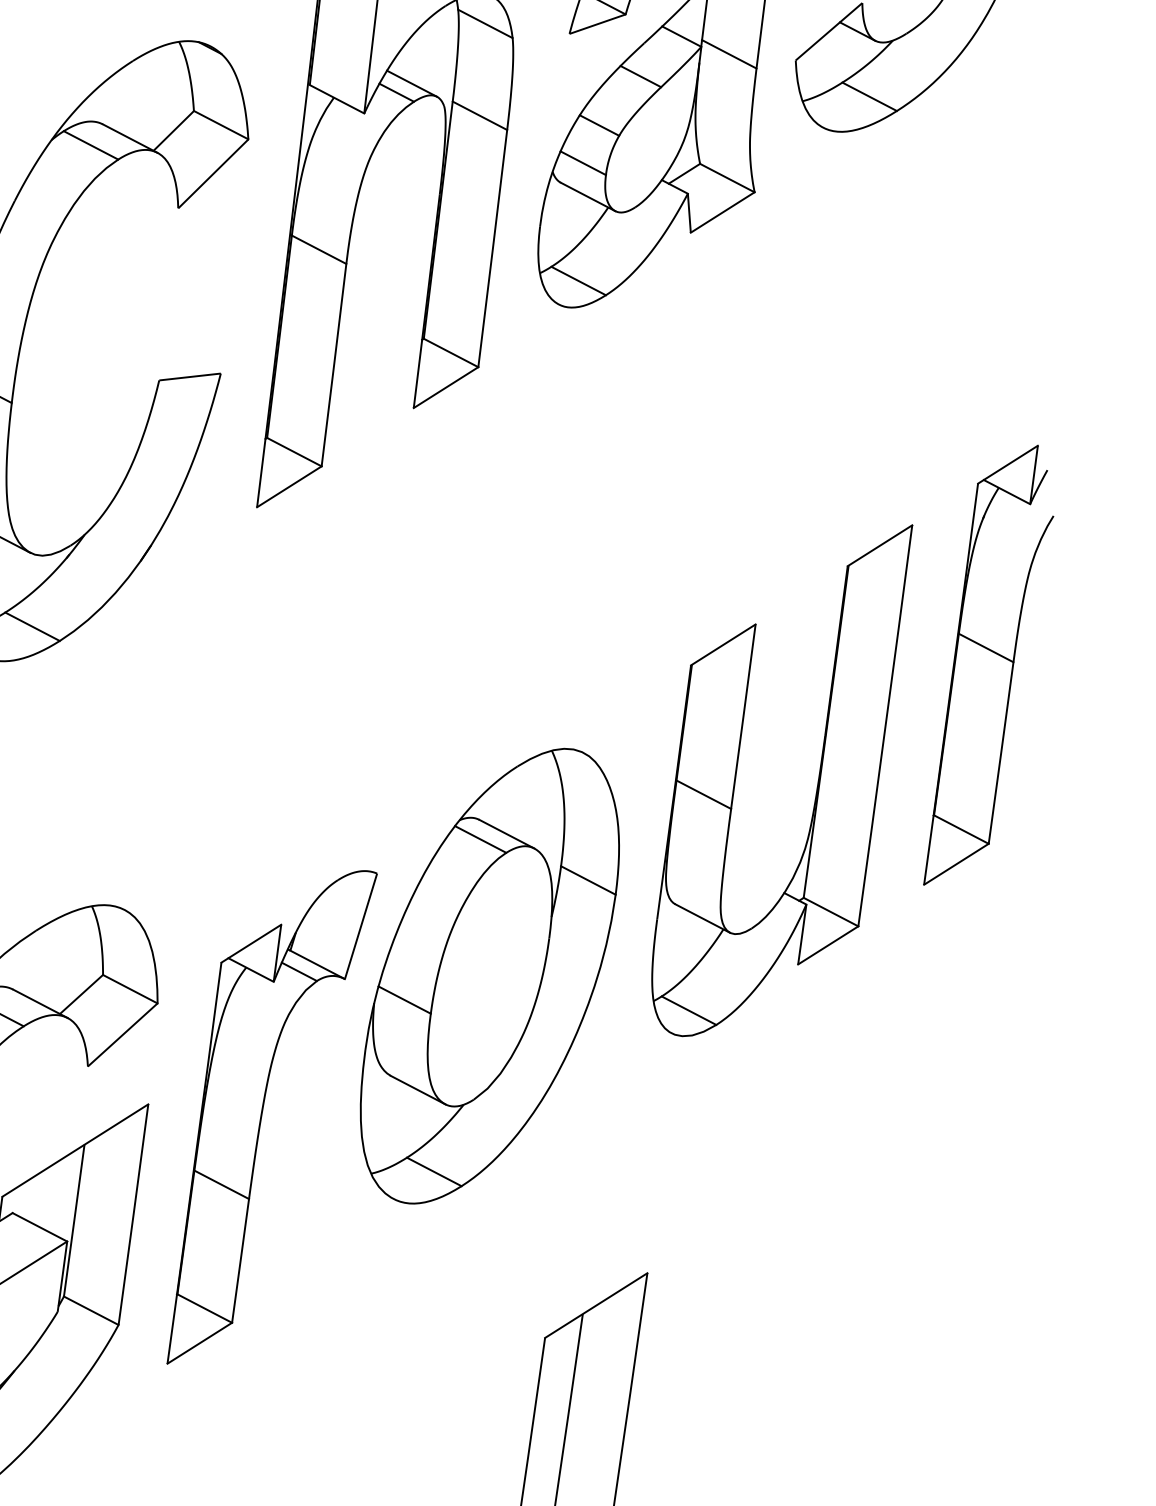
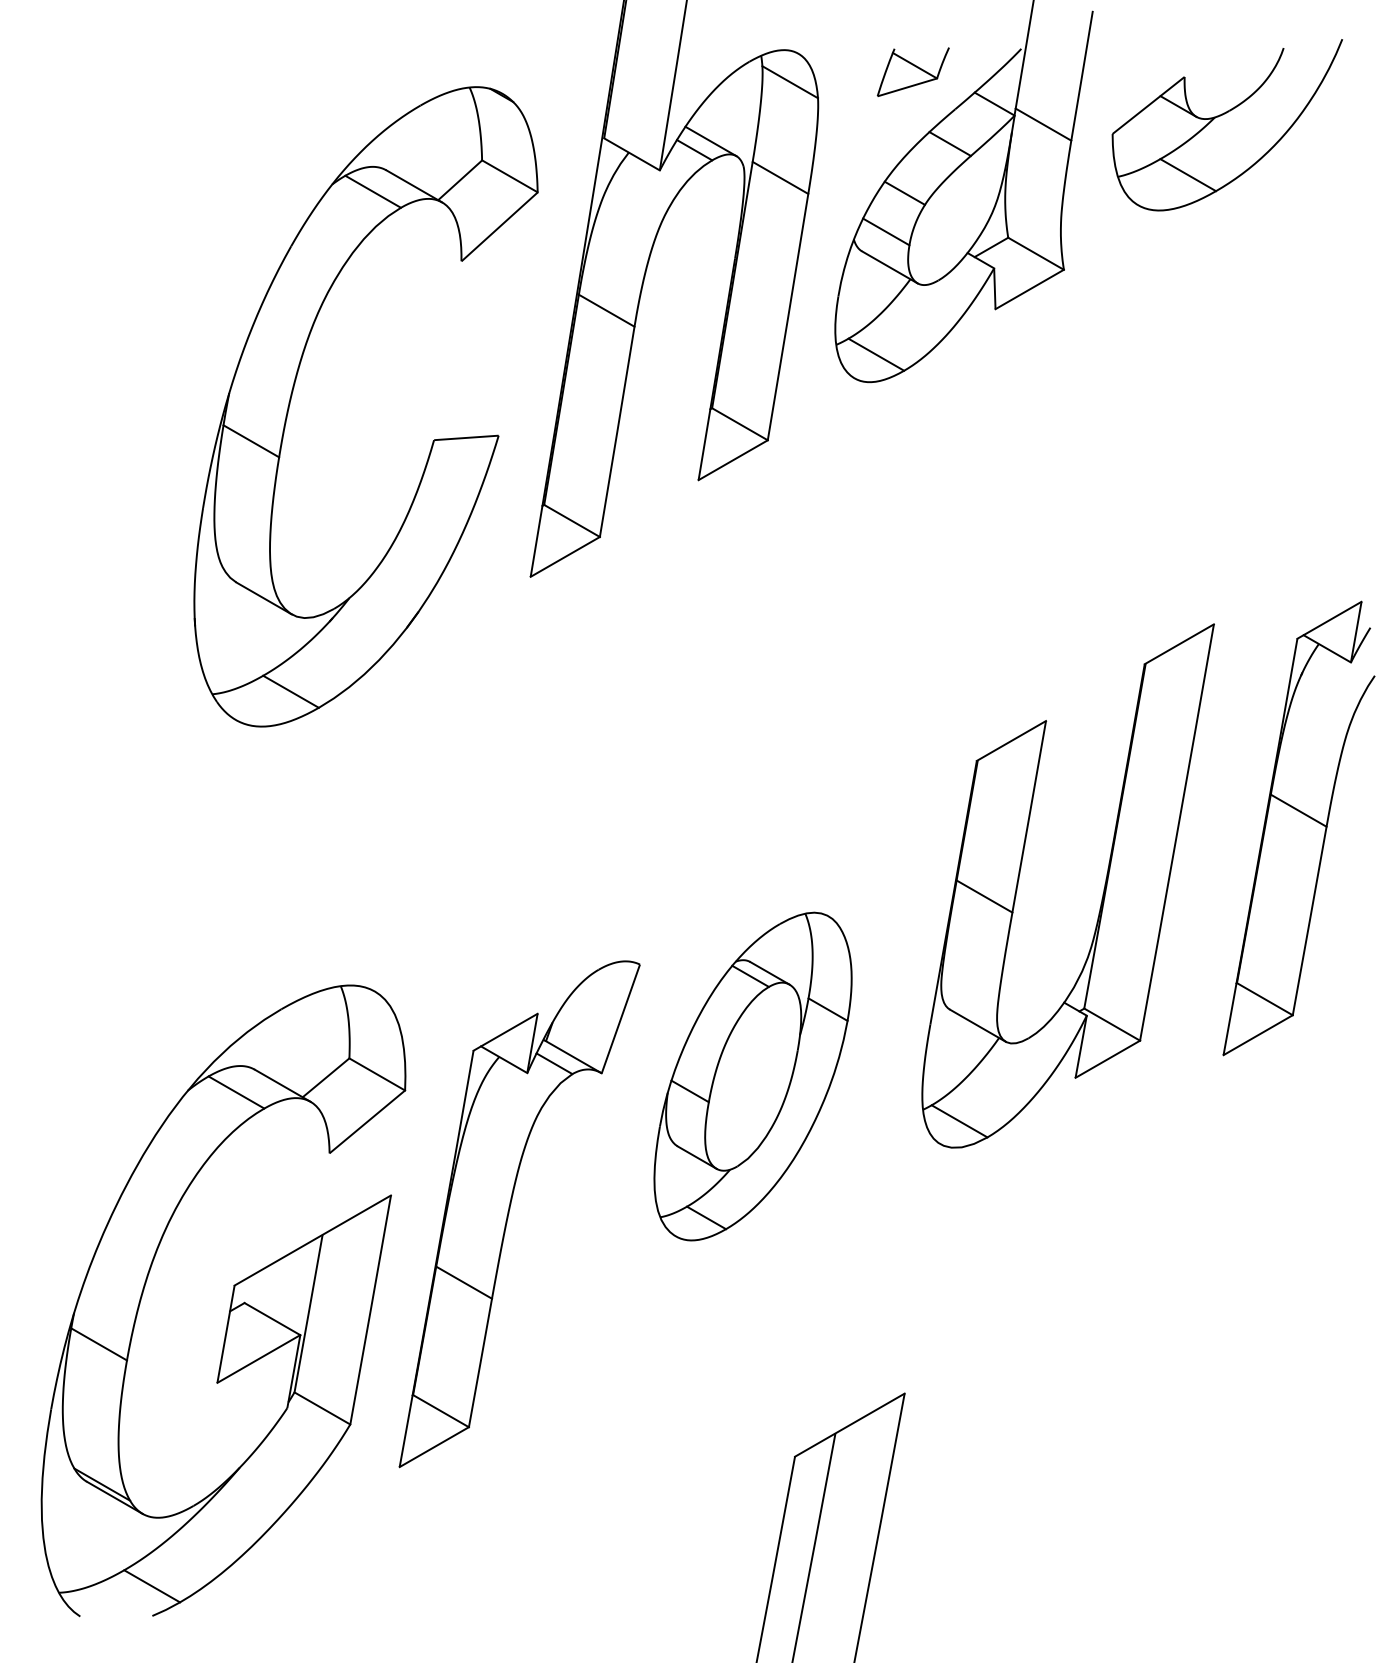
part: (986, 665) -> (1298, 828), moved
part: (489, 976) -> (752, 1076), size x0.7

